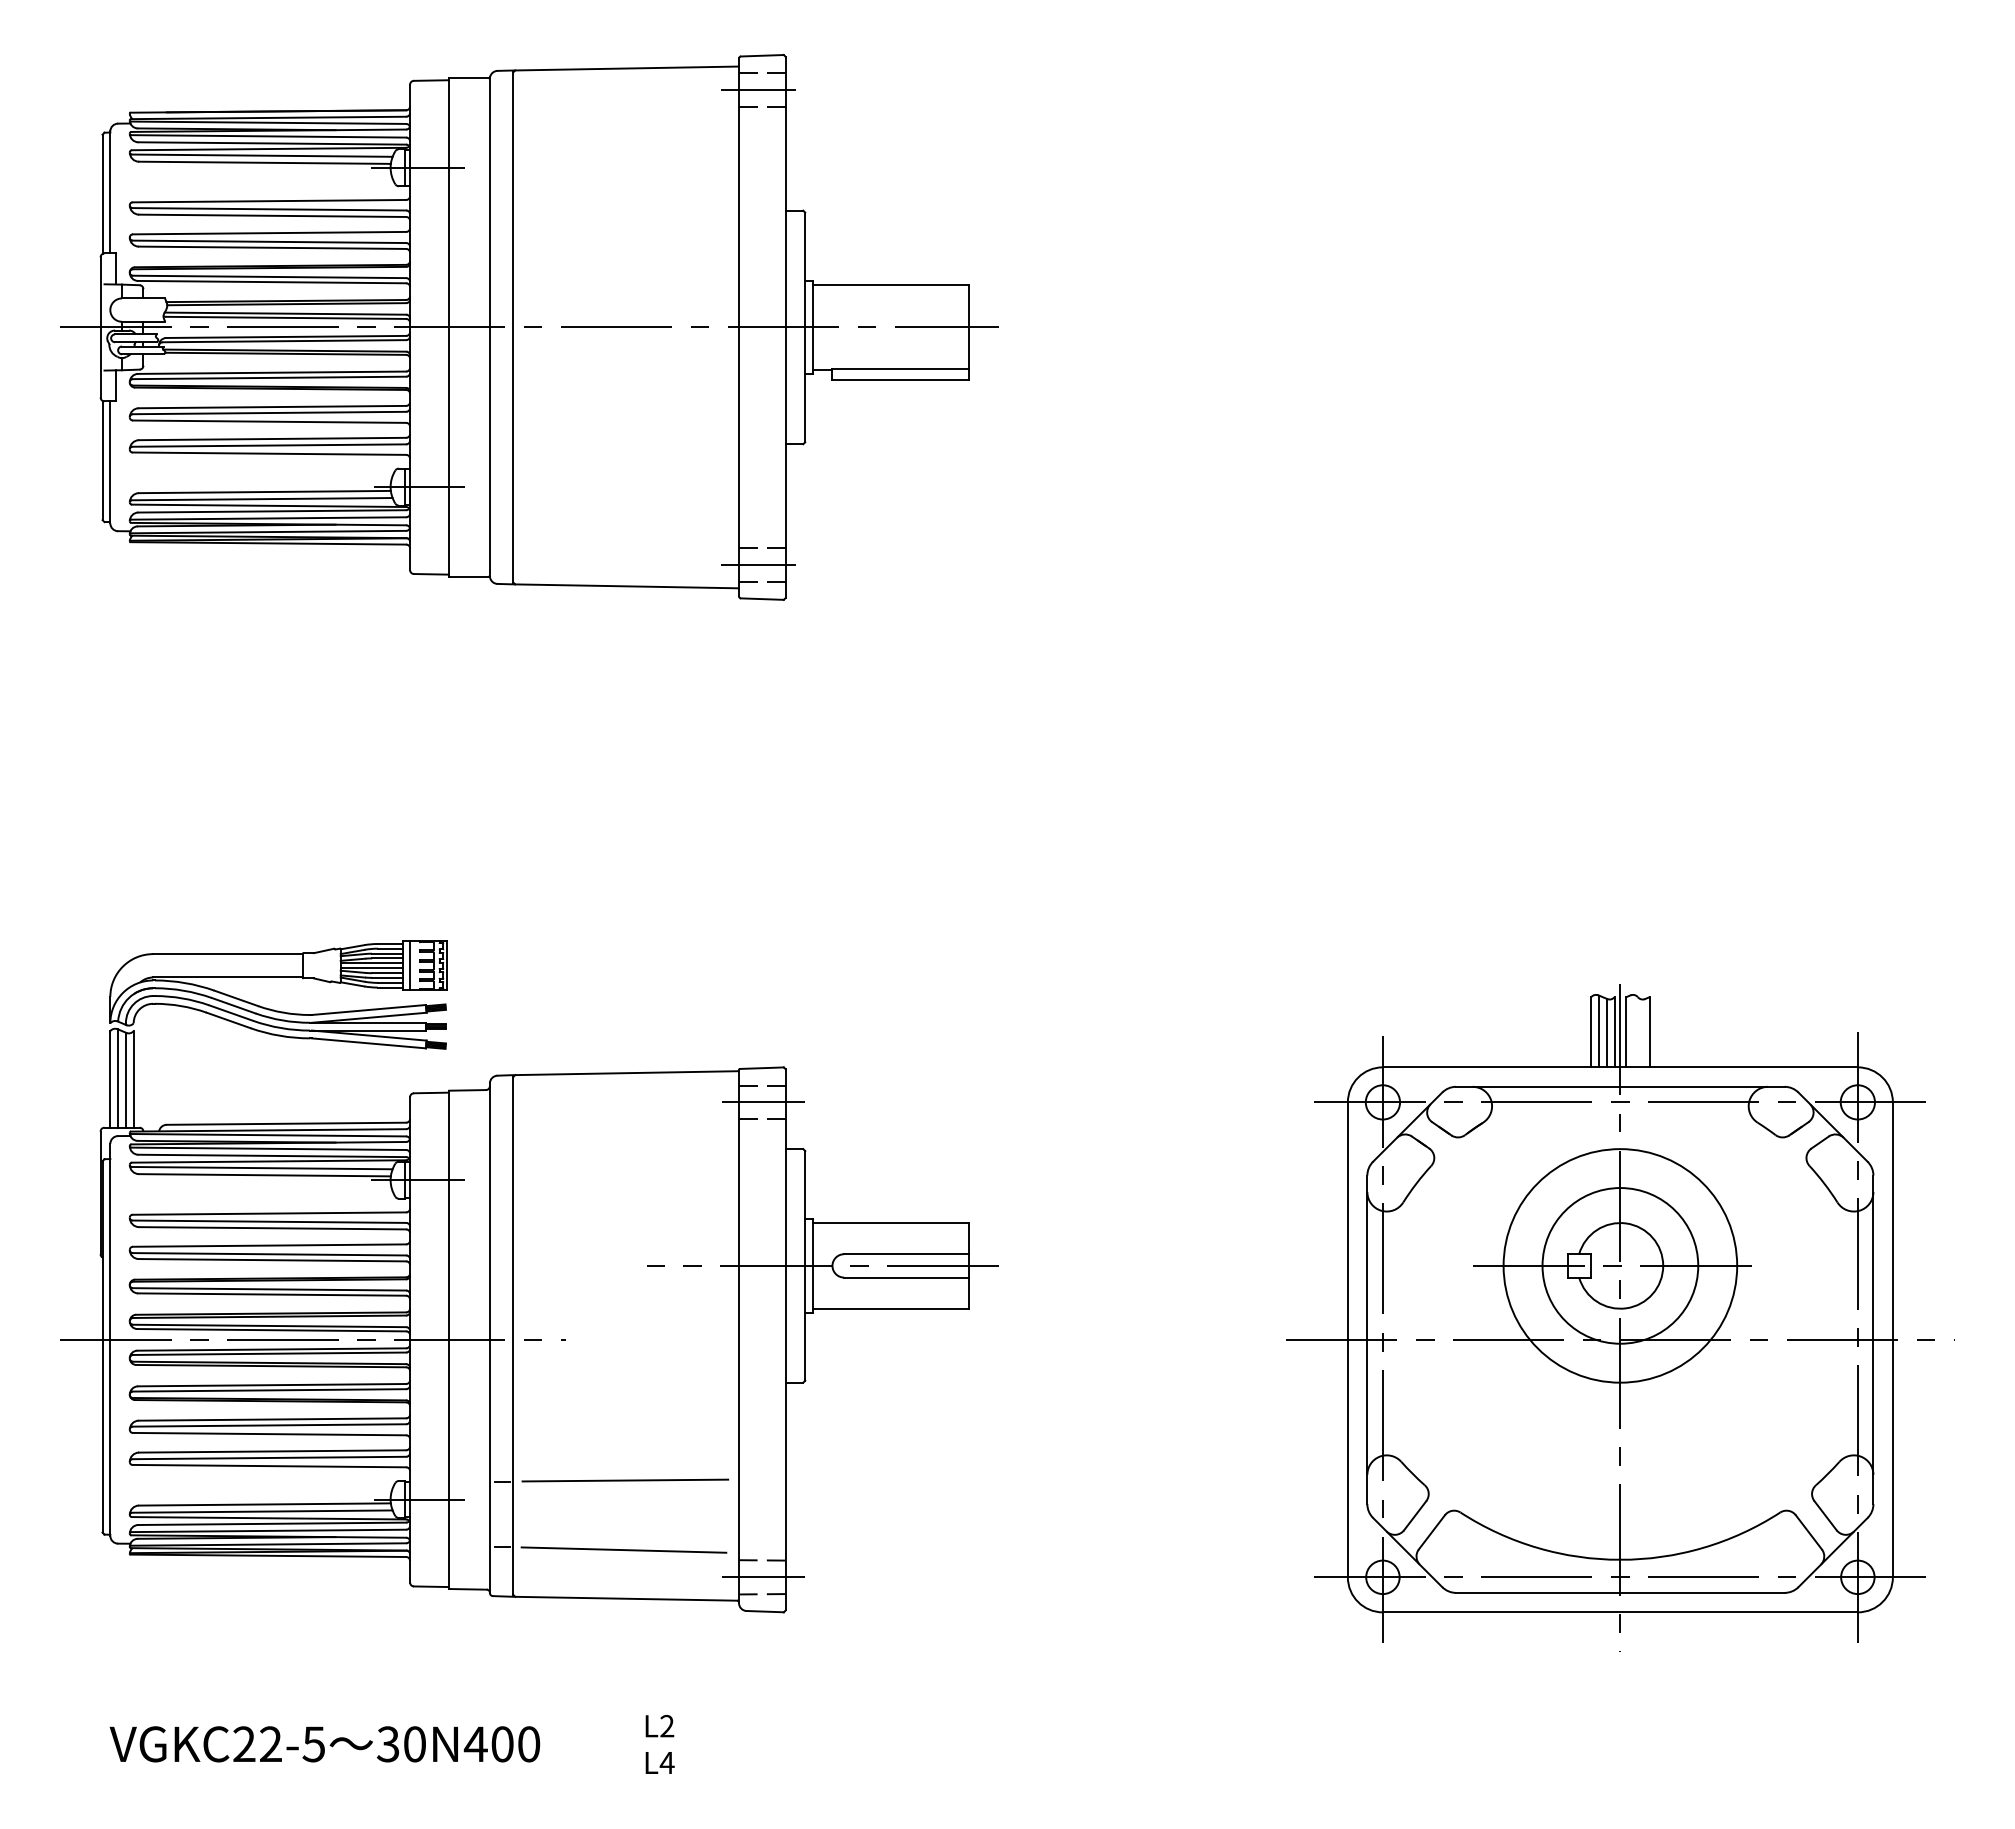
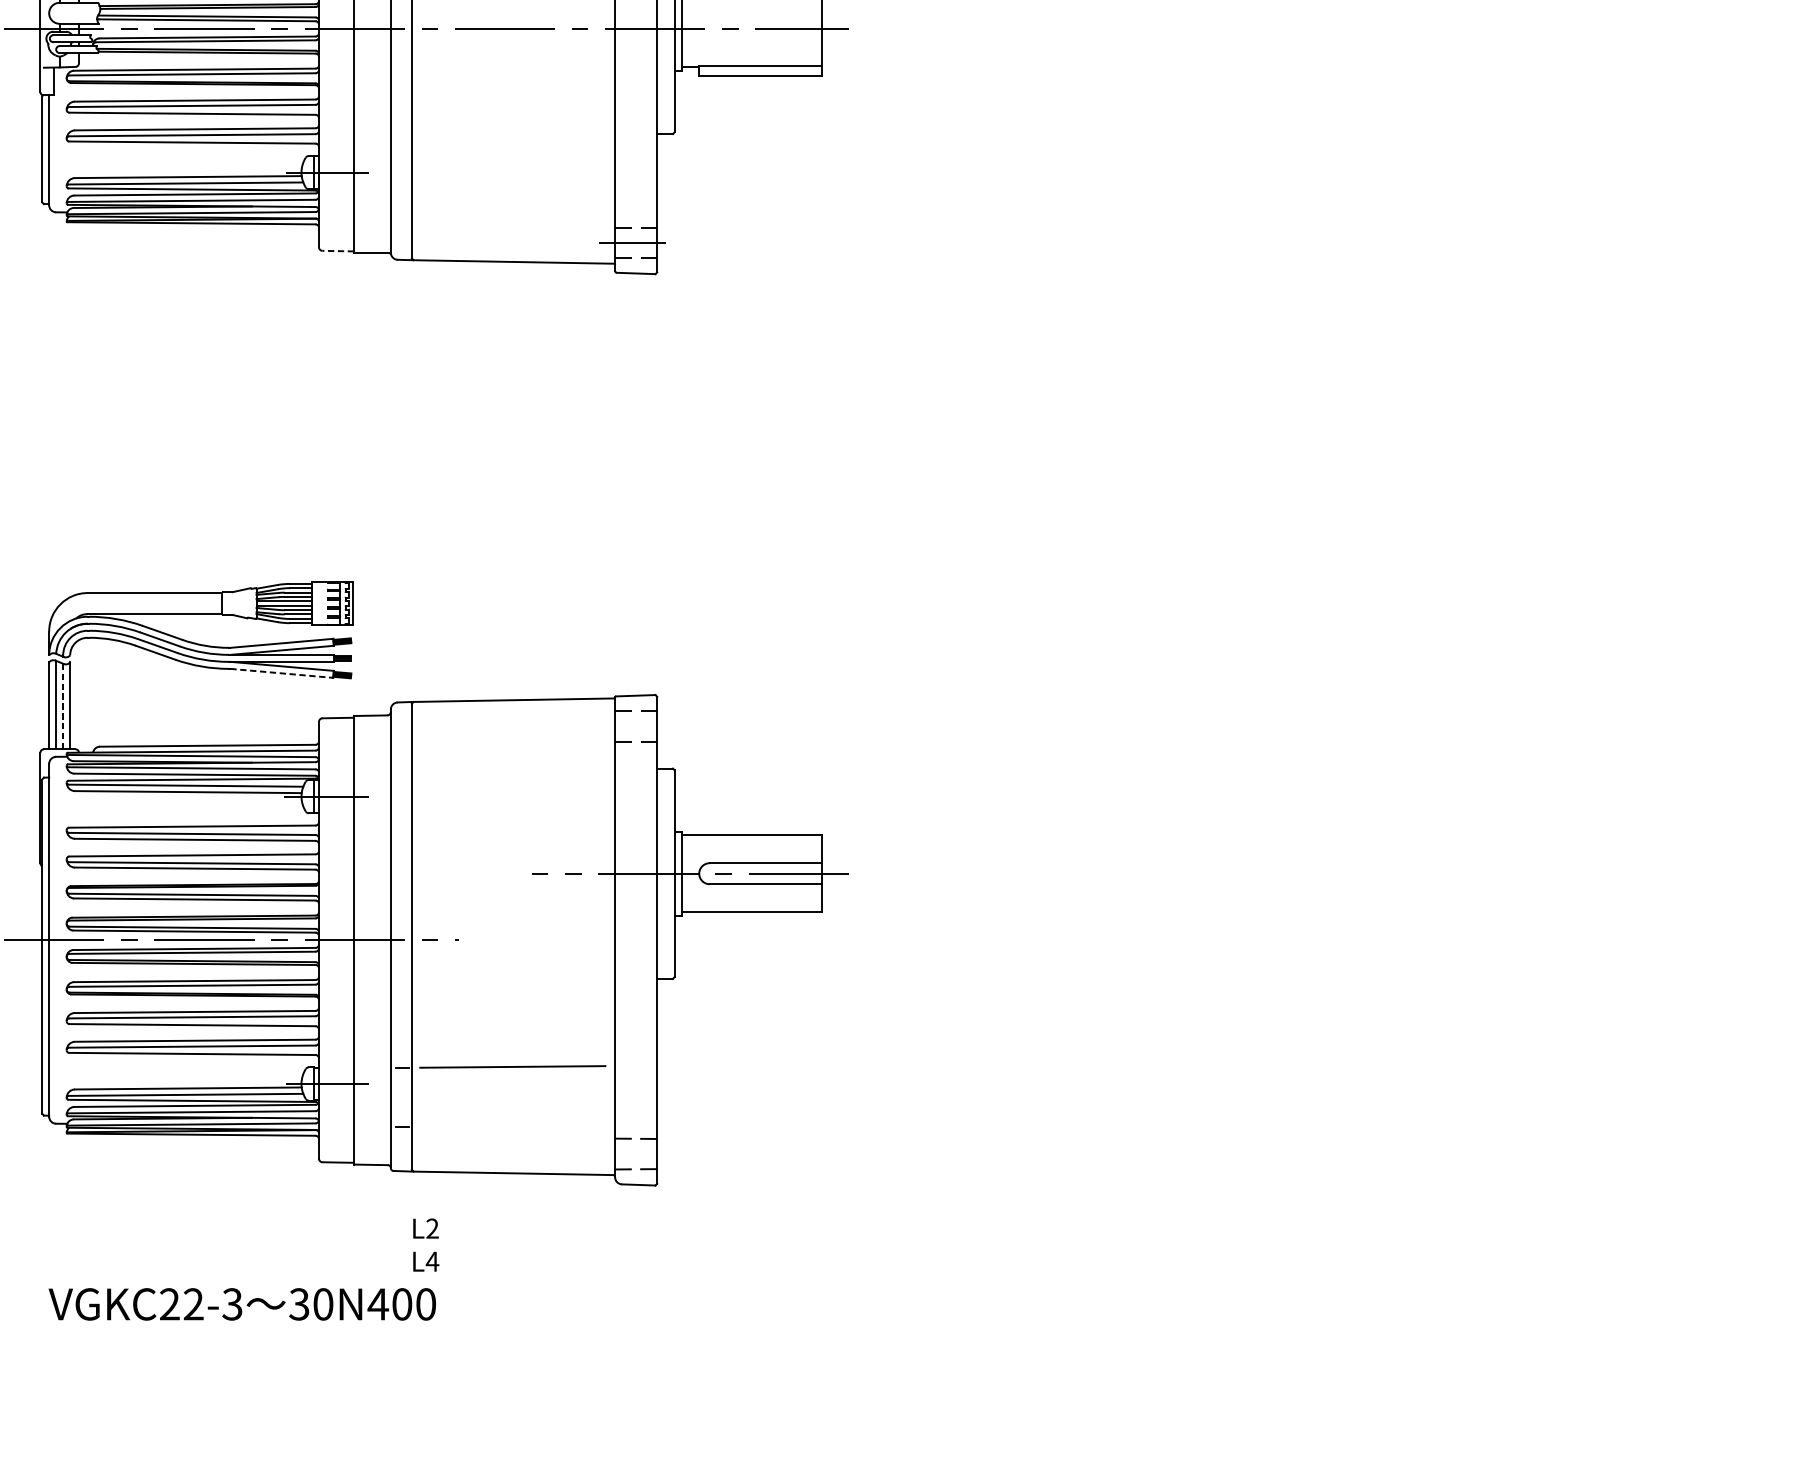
line: (431, 574) -> (338, 251), solid -> dashed
line: (410, 965) -> (319, 603), removed
line: (369, 1043) -> (282, 673), solid -> dashed
line: (125, 1080) -> (62, 706), solid -> dashed
line: (763, 1102) -> (637, 726), removed
part: (1620, 1317) -> (1408, 920), removed
line: (623, 1549) -> (511, 1129), removed
line: (763, 1577) -> (637, 1154), removed
text: (659, 1743) -> (425, 1244), moved
text: (313, 1744) -> (232, 1304), VGKC22-5 -> VGKC22-3

